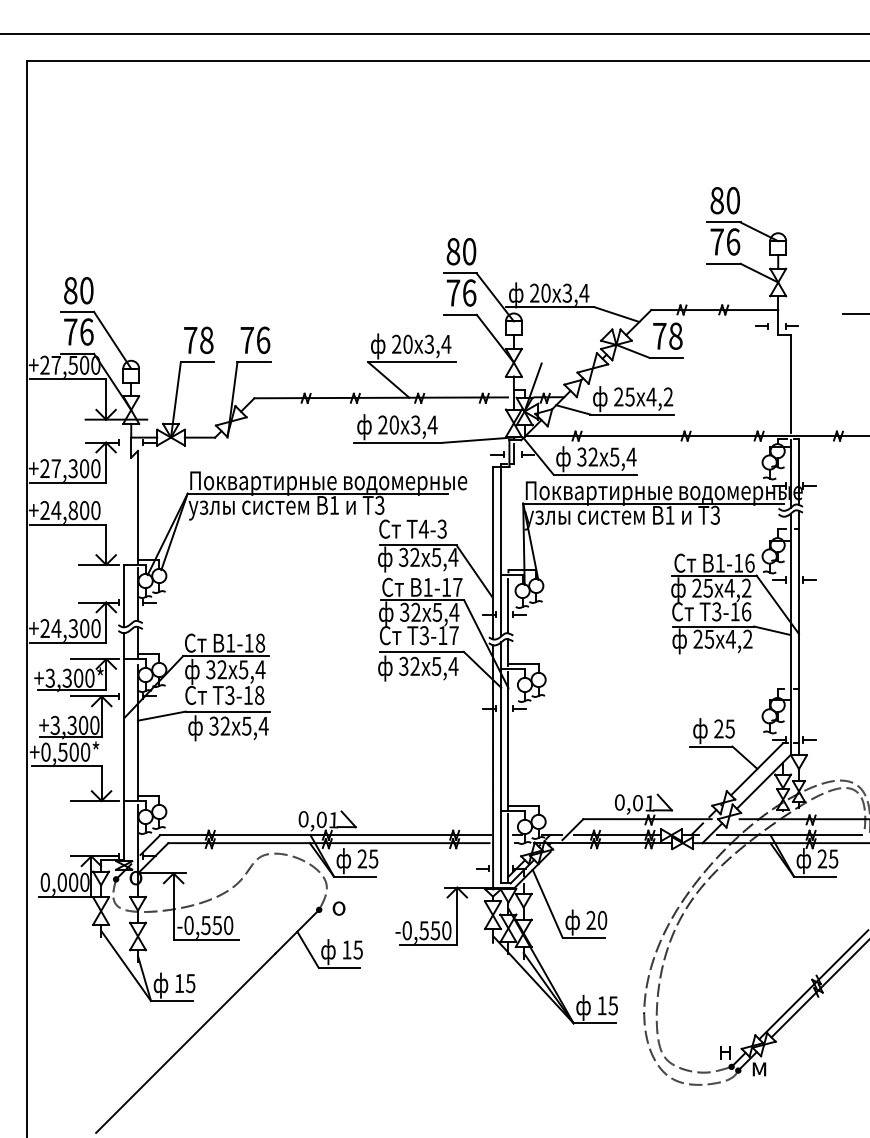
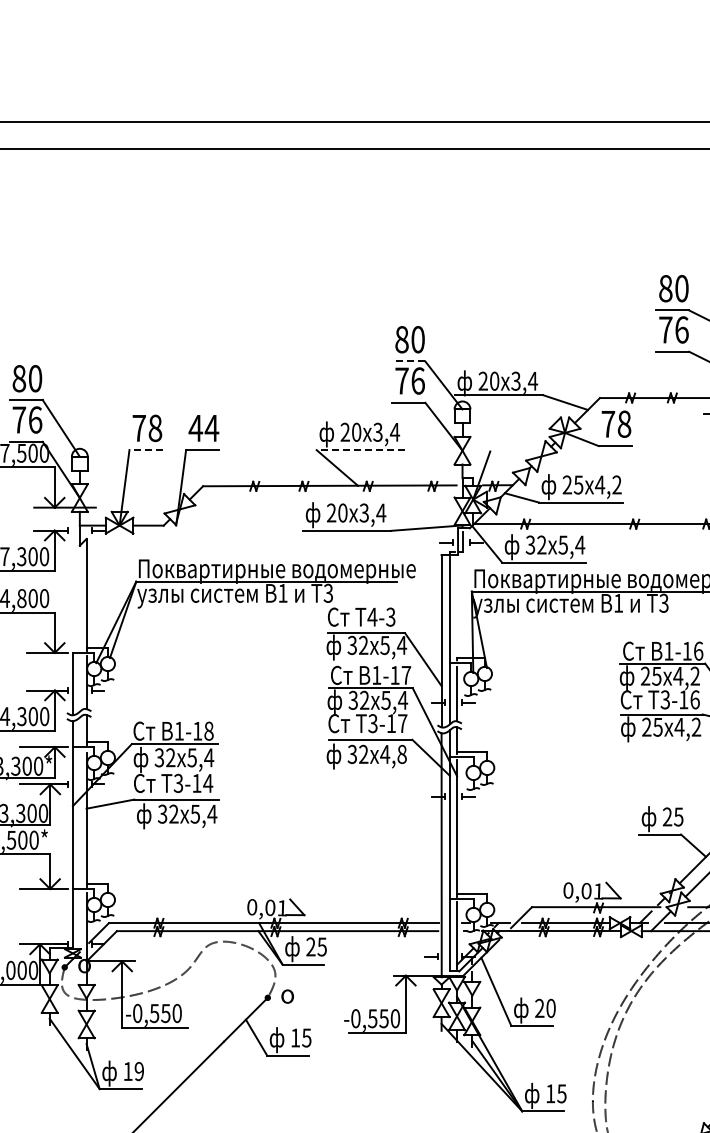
line: (460, 273) -> (409, 361), solid -> dashed
text: (254, 340) -> (203, 428), 76 -> 44
line: (197, 362) -> (146, 450), solid -> dashed
line: (411, 362) -> (360, 450), solid -> dashed
text: (444, 666) -> (393, 754), 5,4 -> 4,8
text: (259, 695) -> (208, 783), 3-18 -> 3-14
text: (190, 983) -> (139, 1071), 15 -> 19

